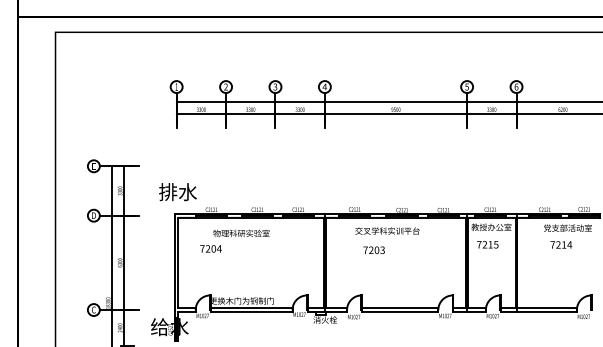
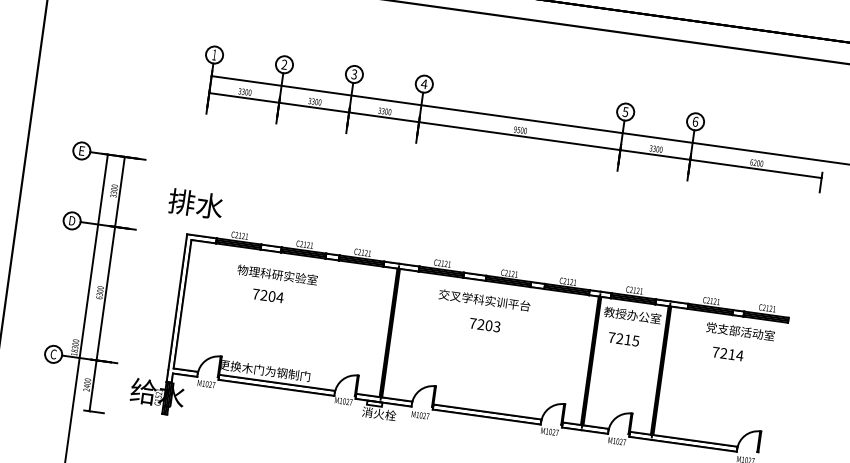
text: (210, 248) -> (267, 295), moved
text: (373, 250) -> (484, 325), moved

